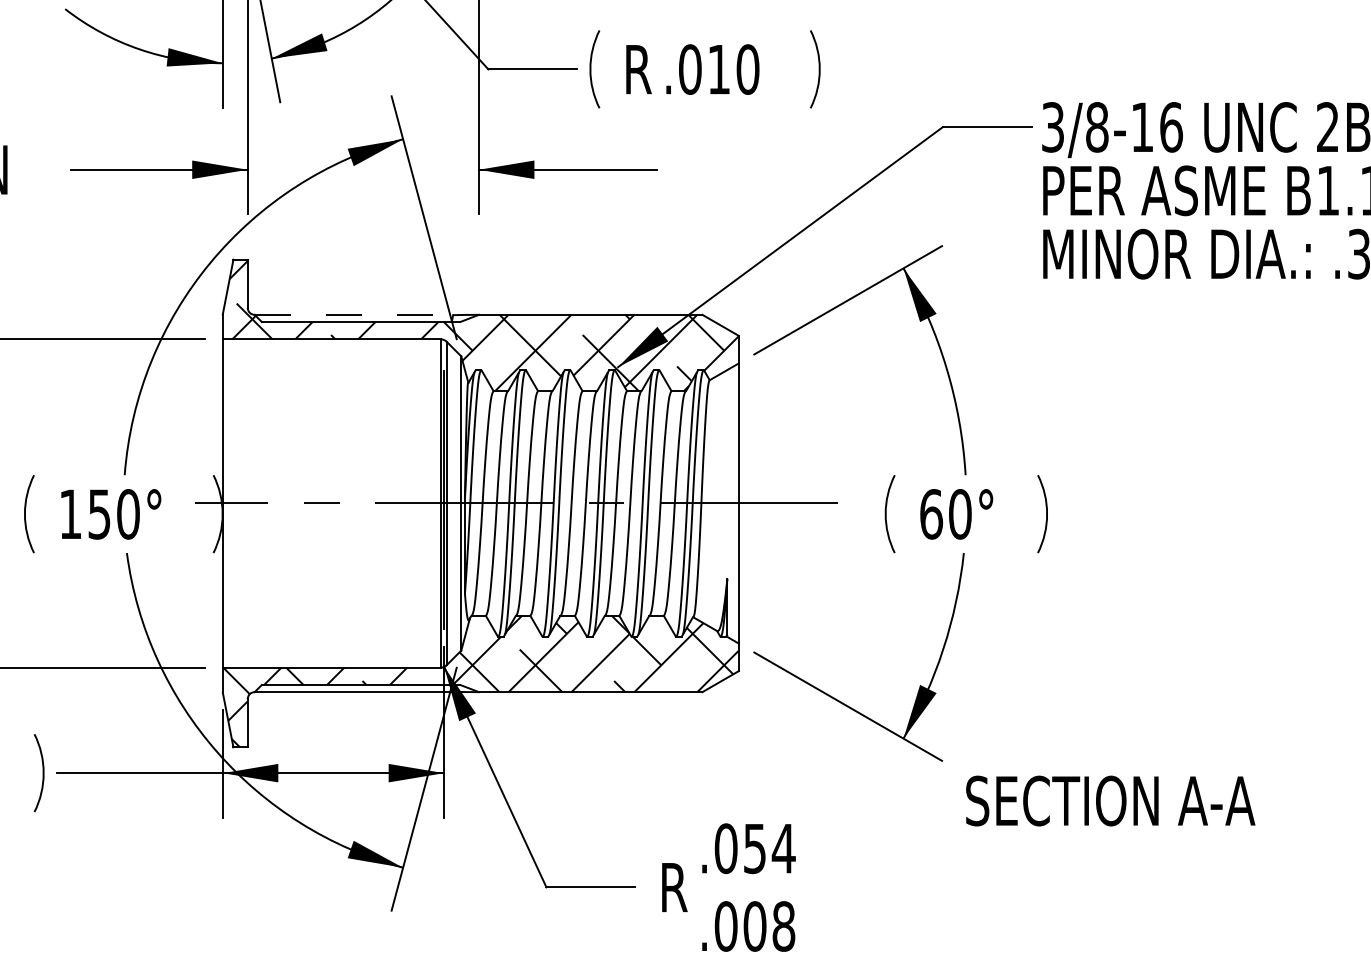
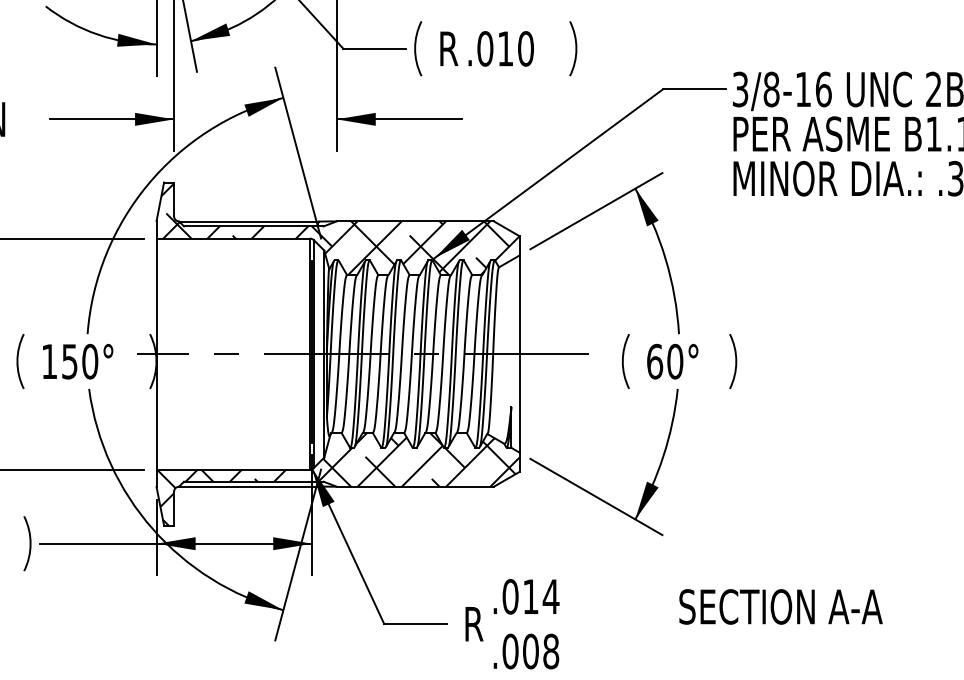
line: (354, 315) -> (249, 221), dashed -> solid
text: (1110, 800) -> (780, 606), moved
text: (754, 849) -> (530, 597), .054 -> .014

